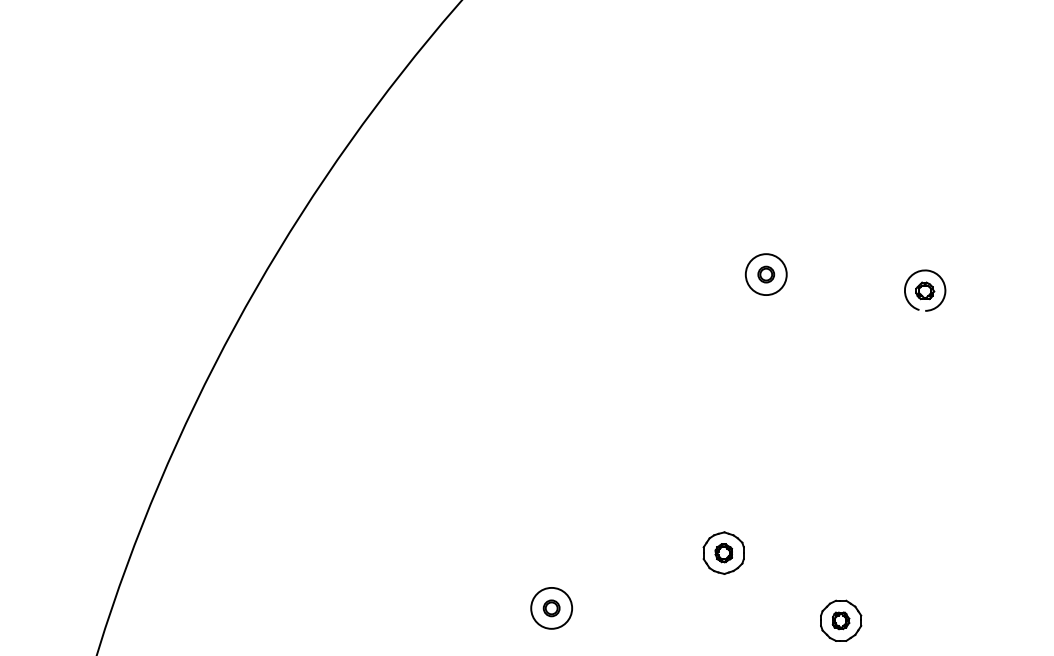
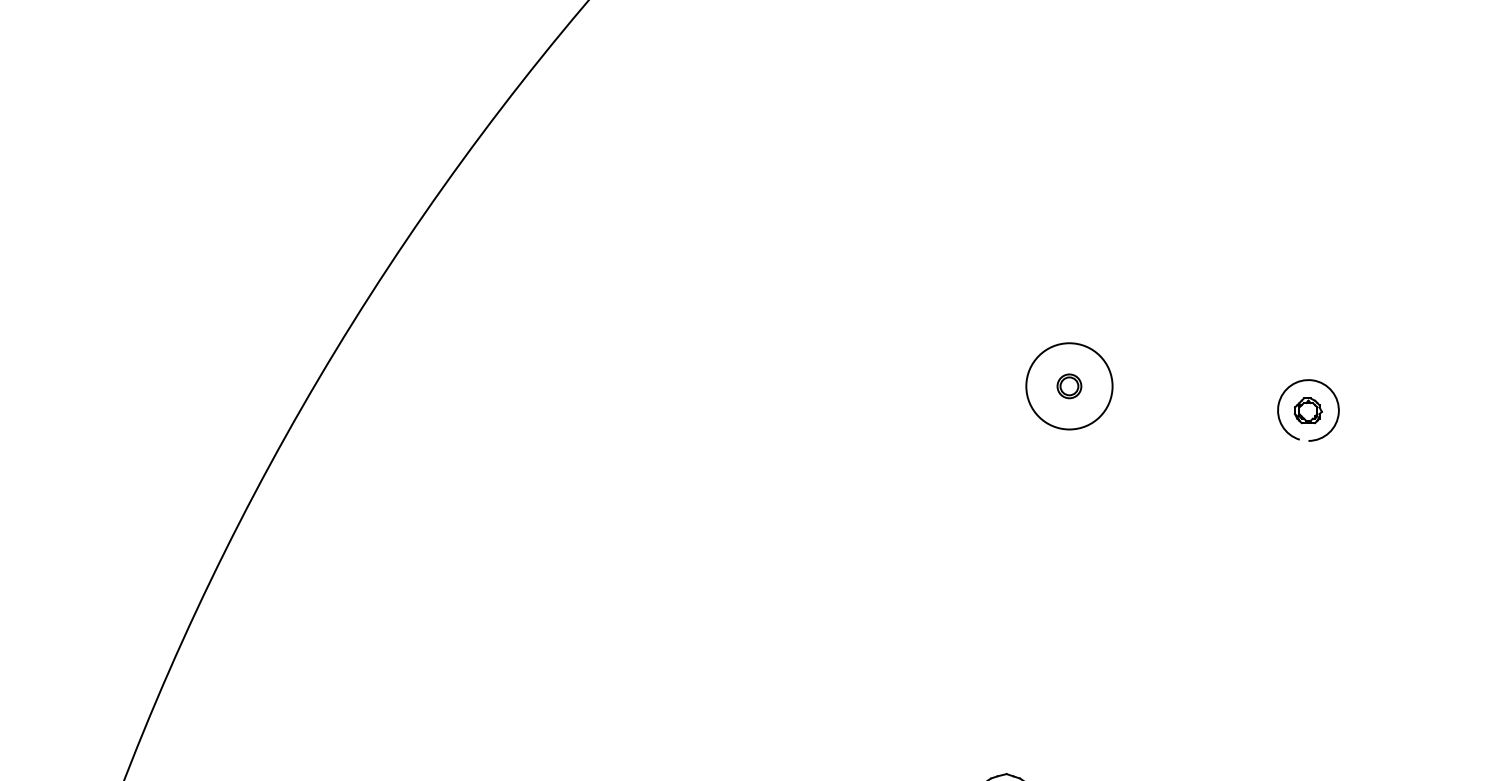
circle: (765, 274) -> (1068, 386), size x1.4

